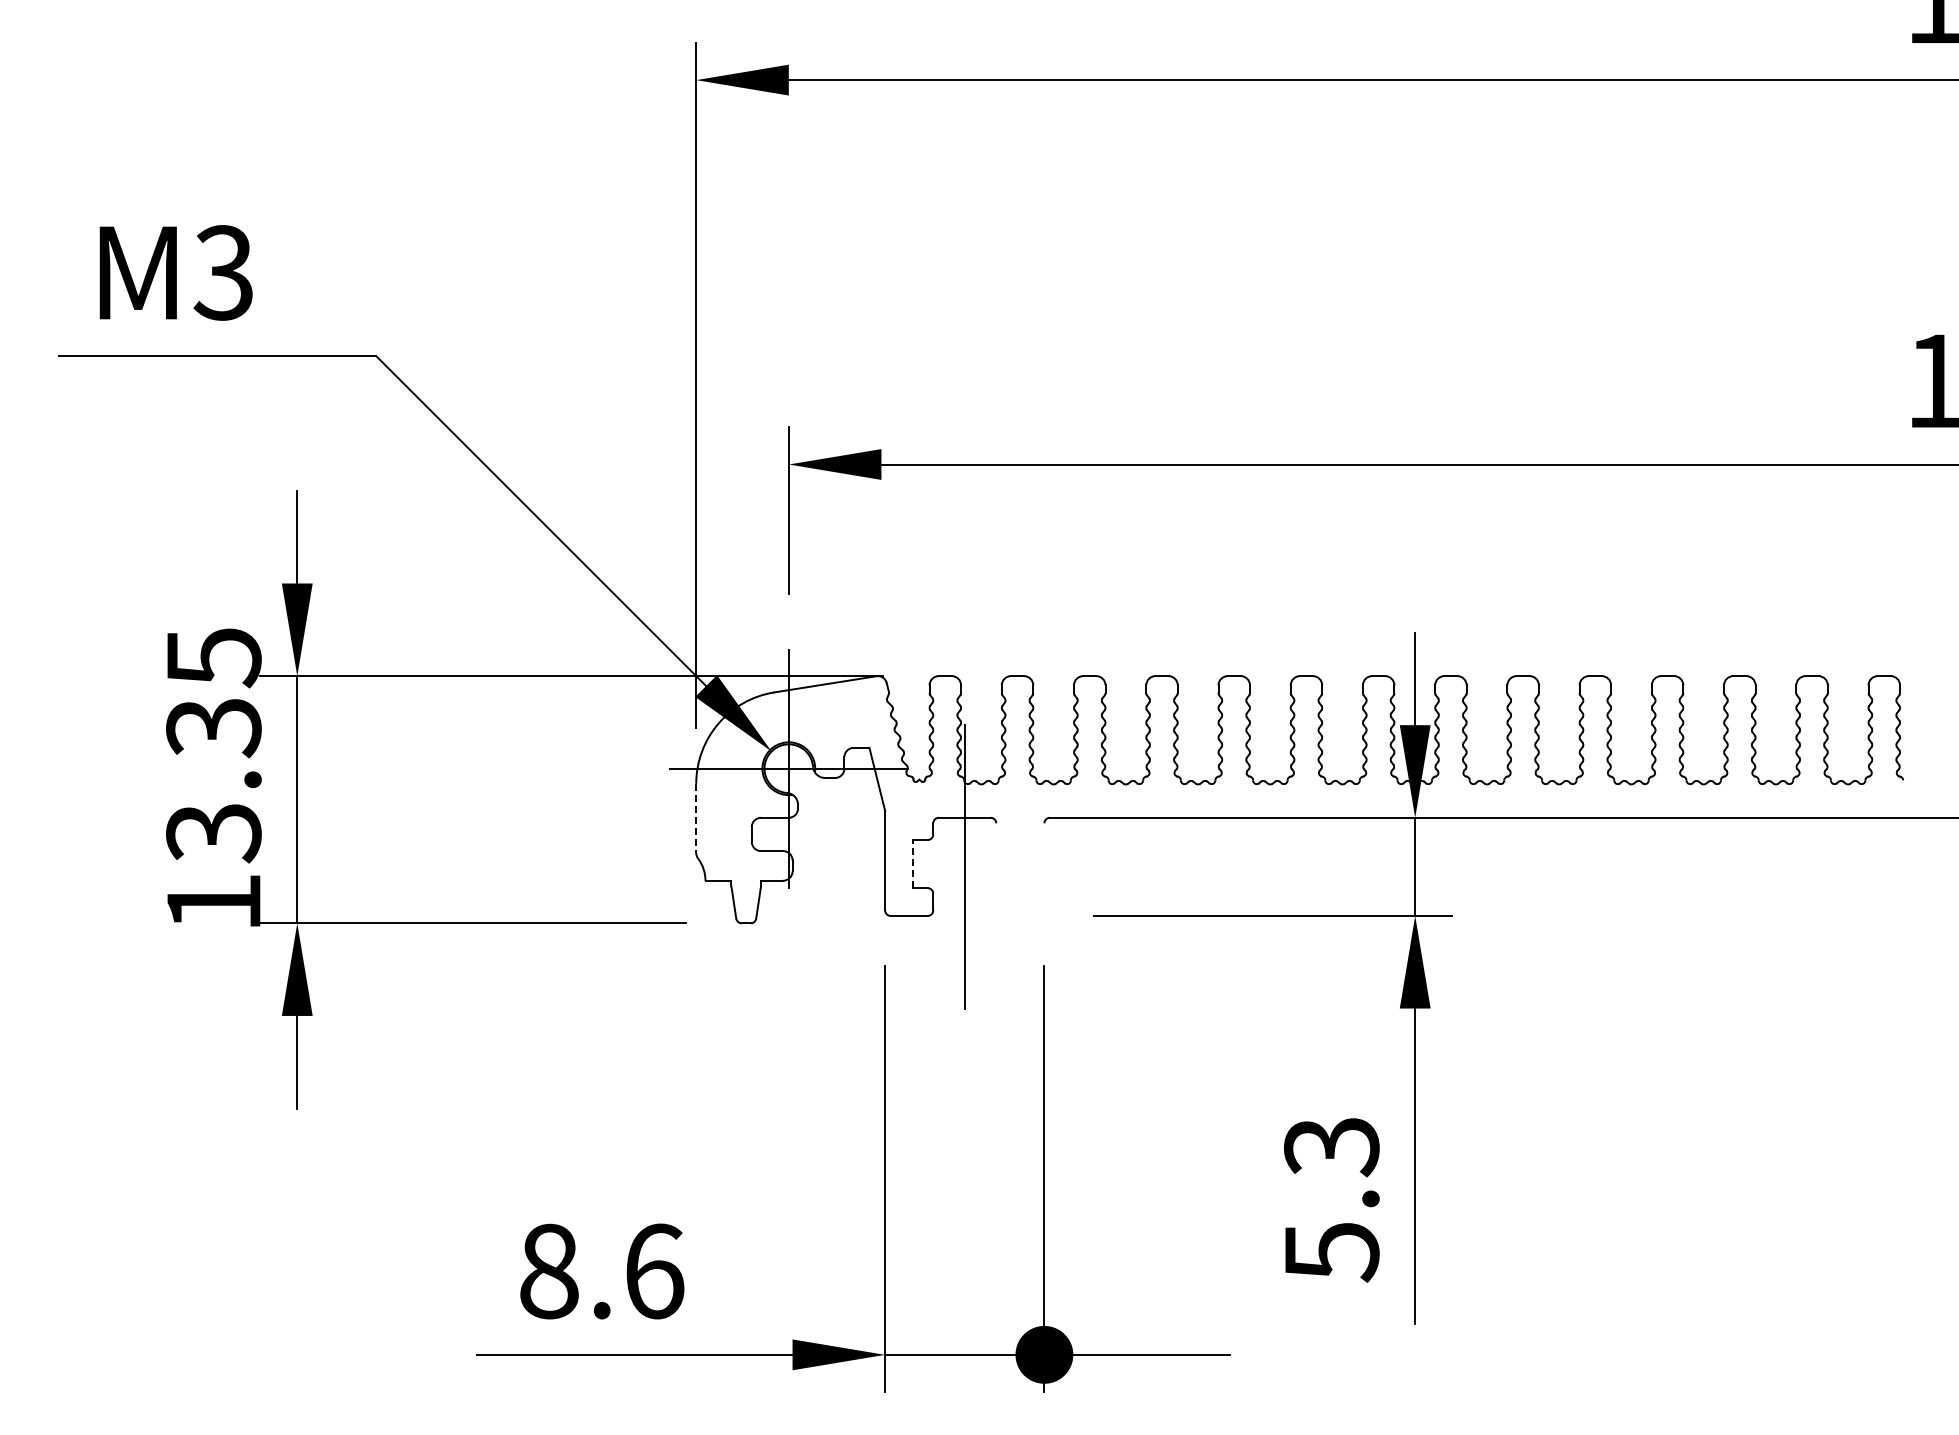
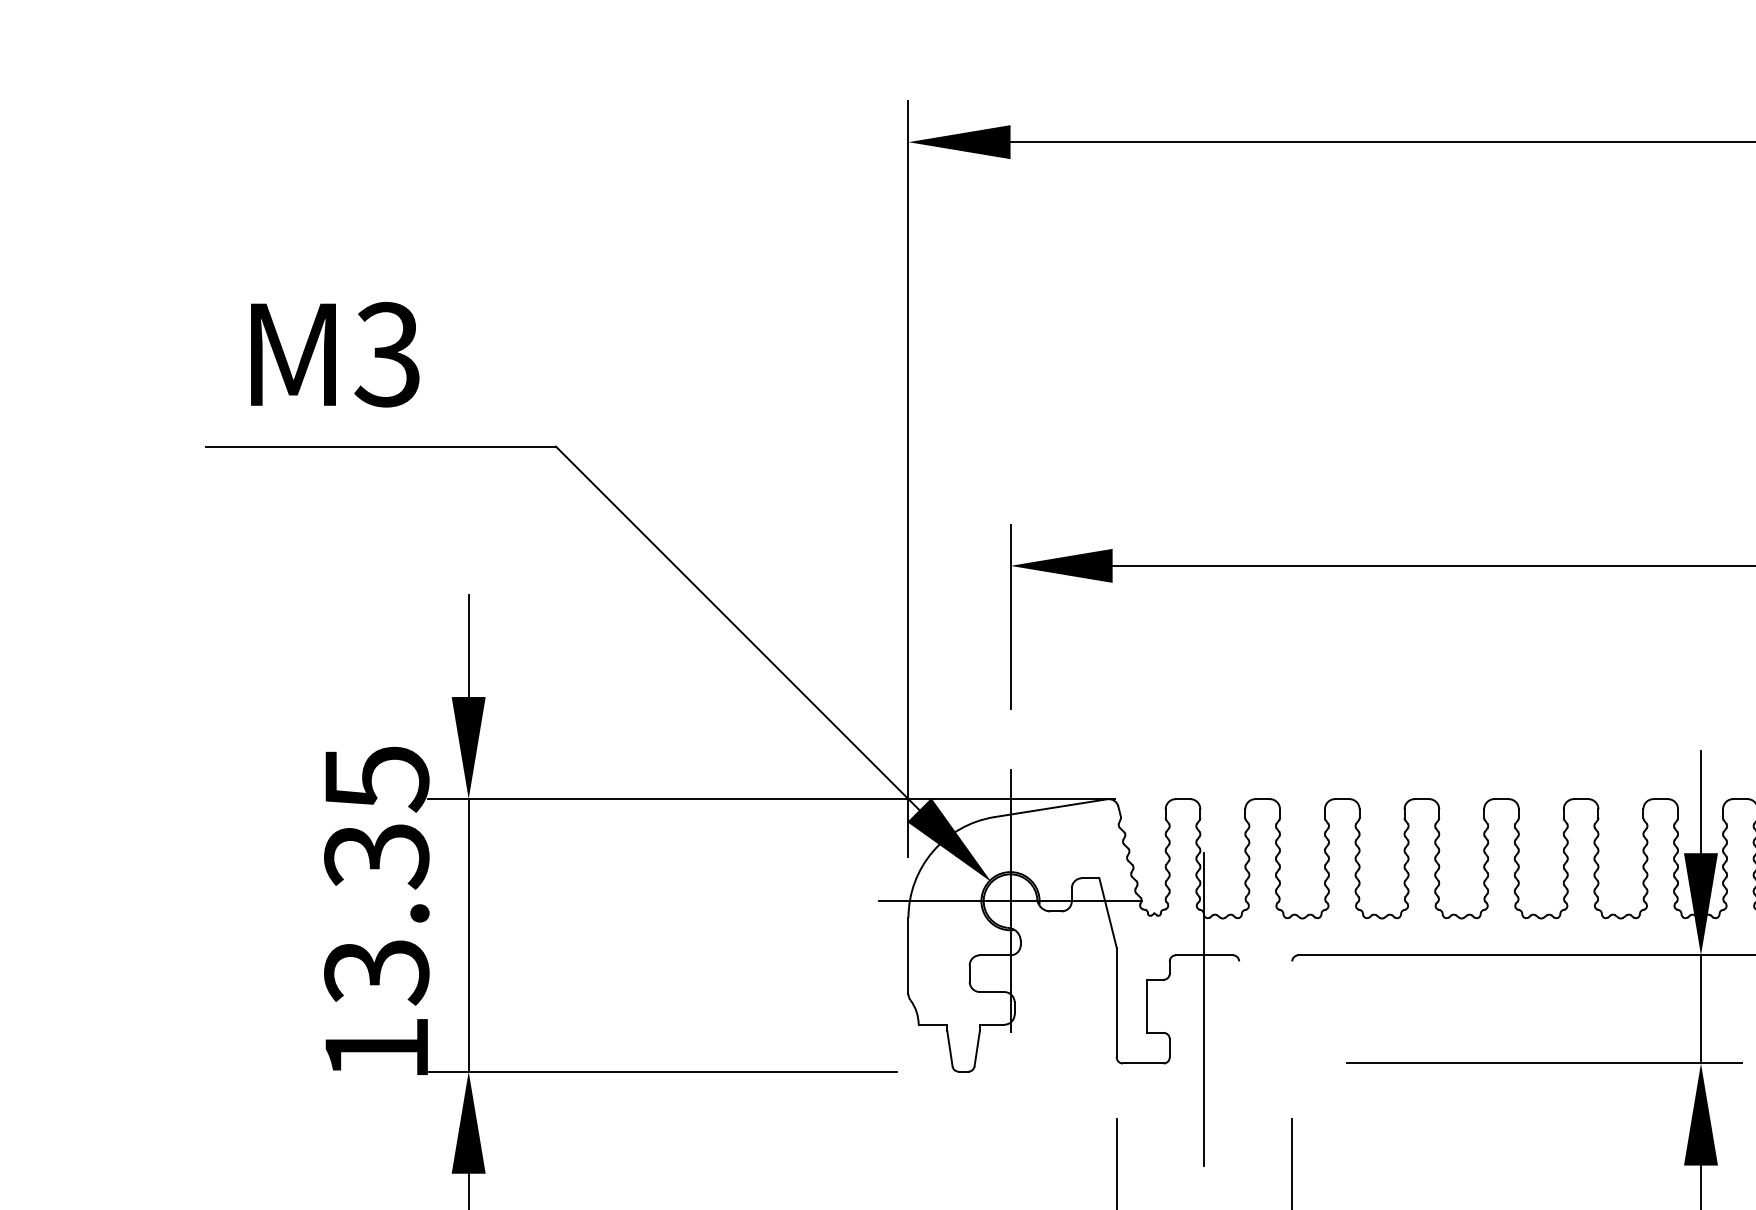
line: (696, 818) -> (908, 956), dashed -> solid
line: (912, 863) -> (1146, 1005), dashed -> solid

